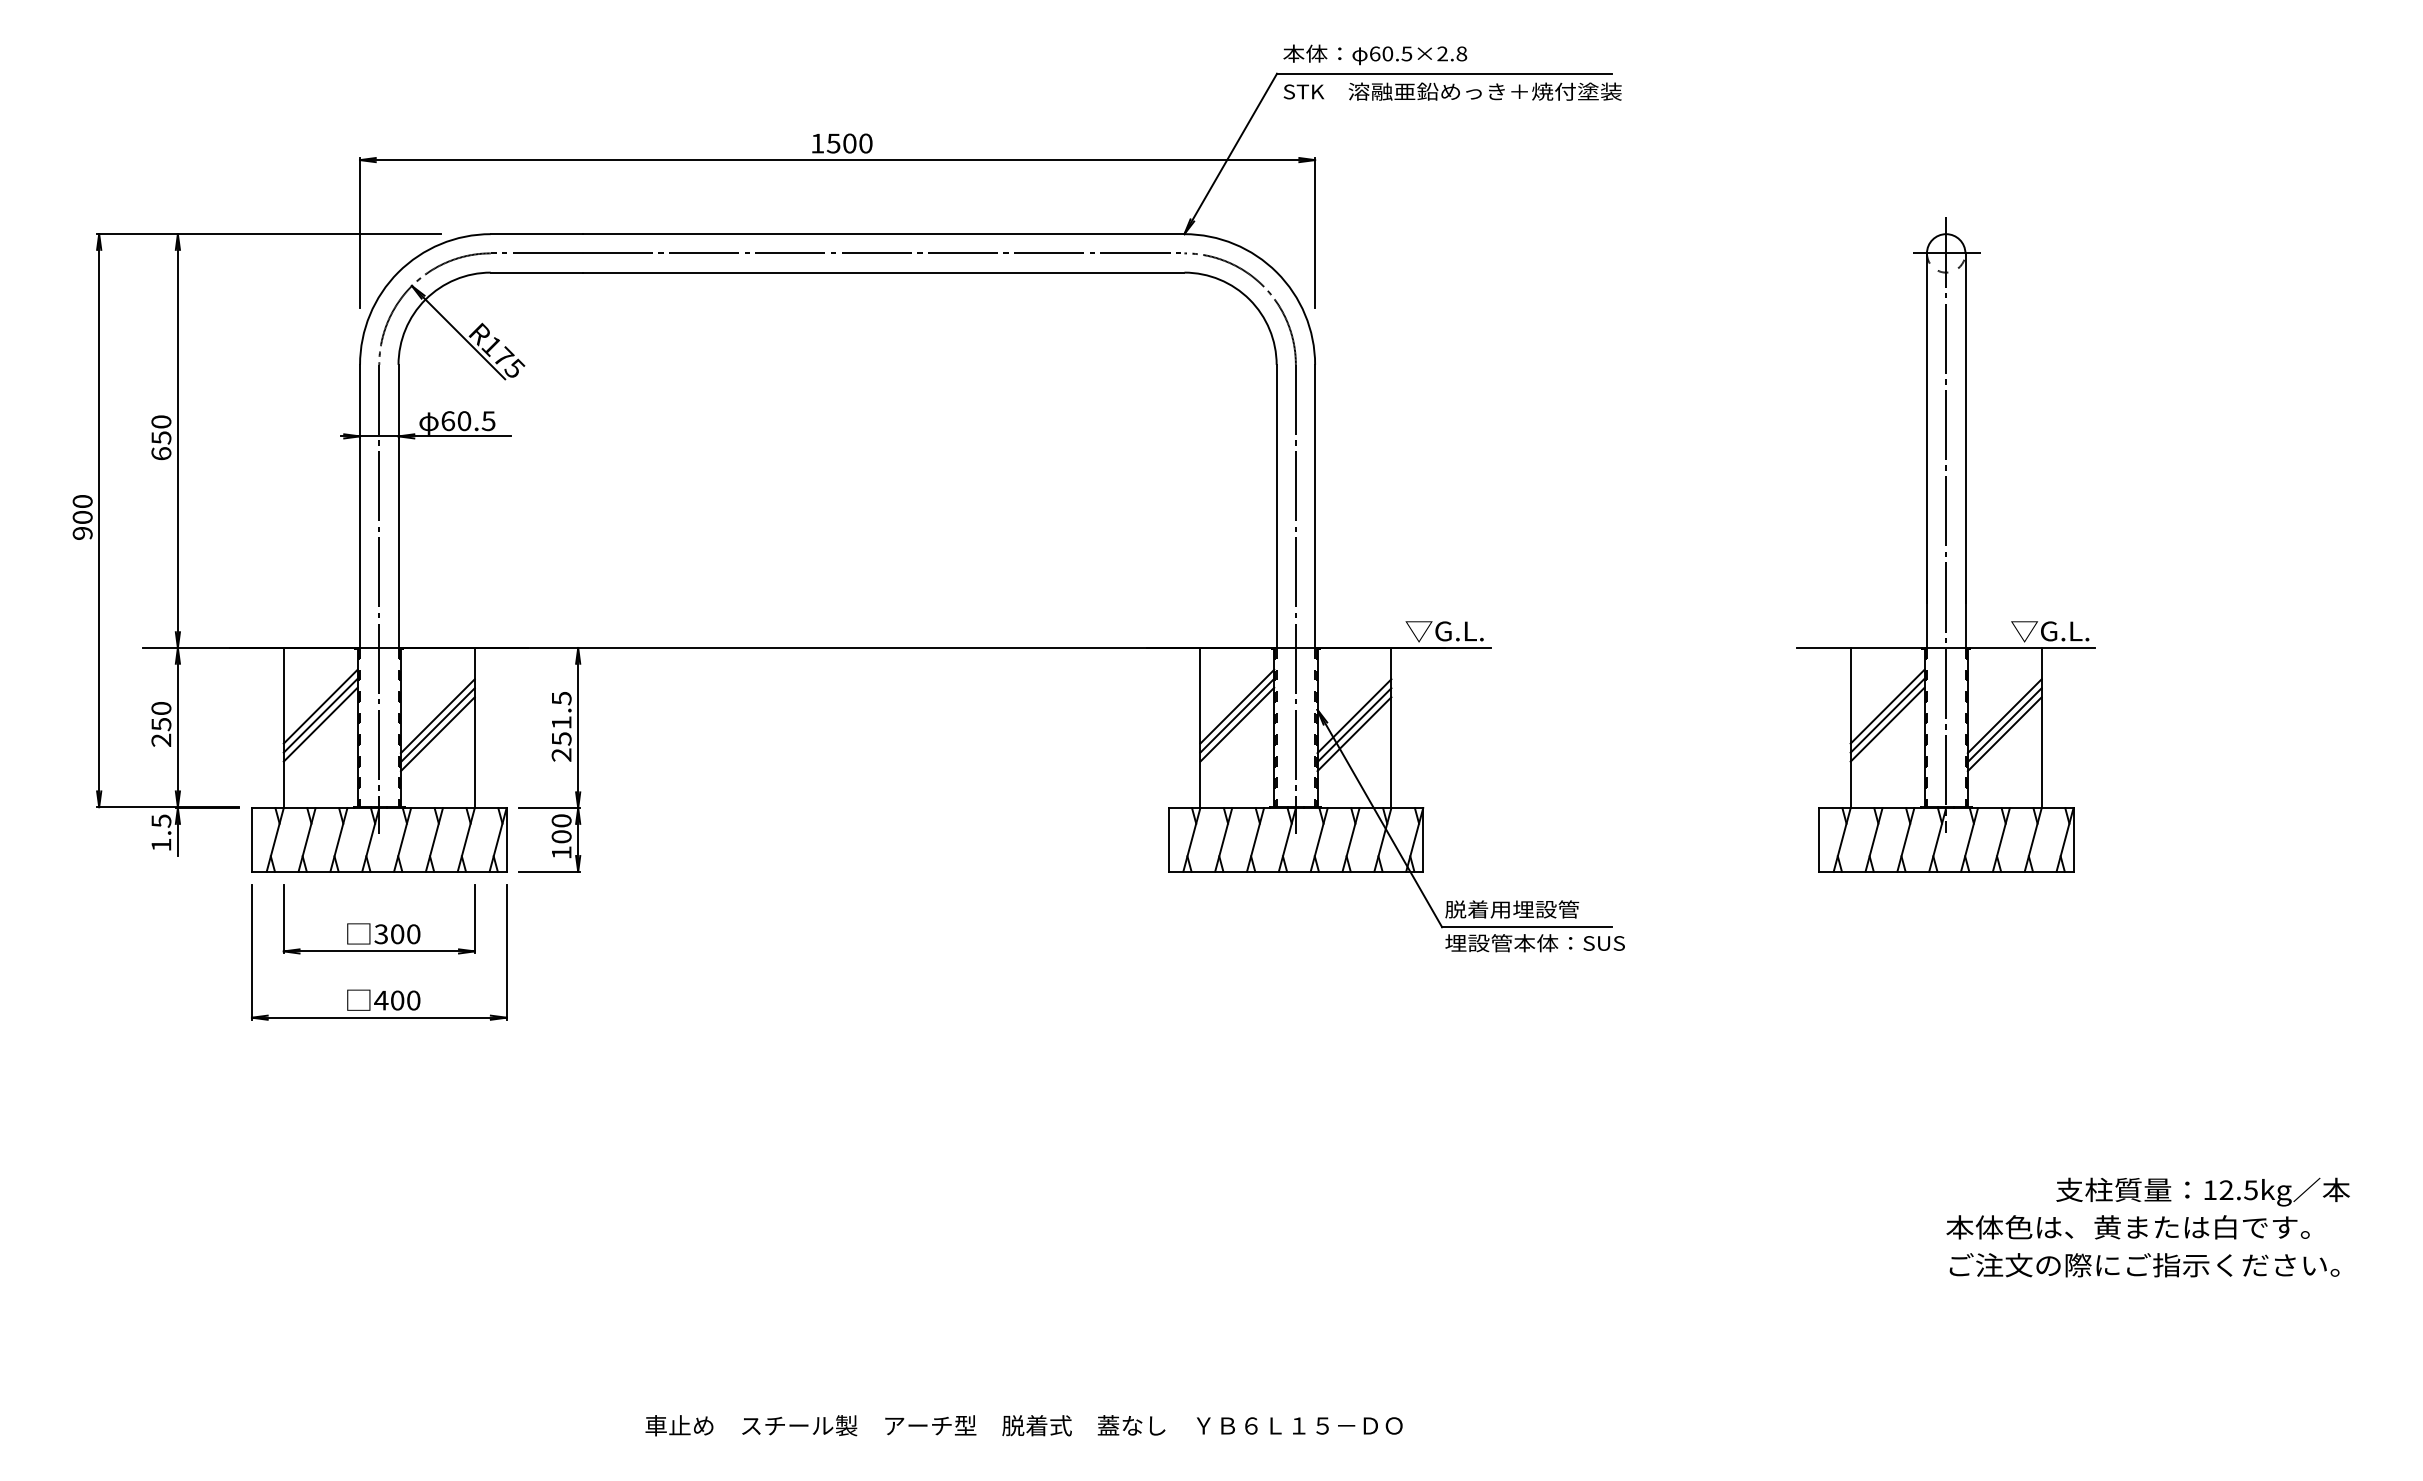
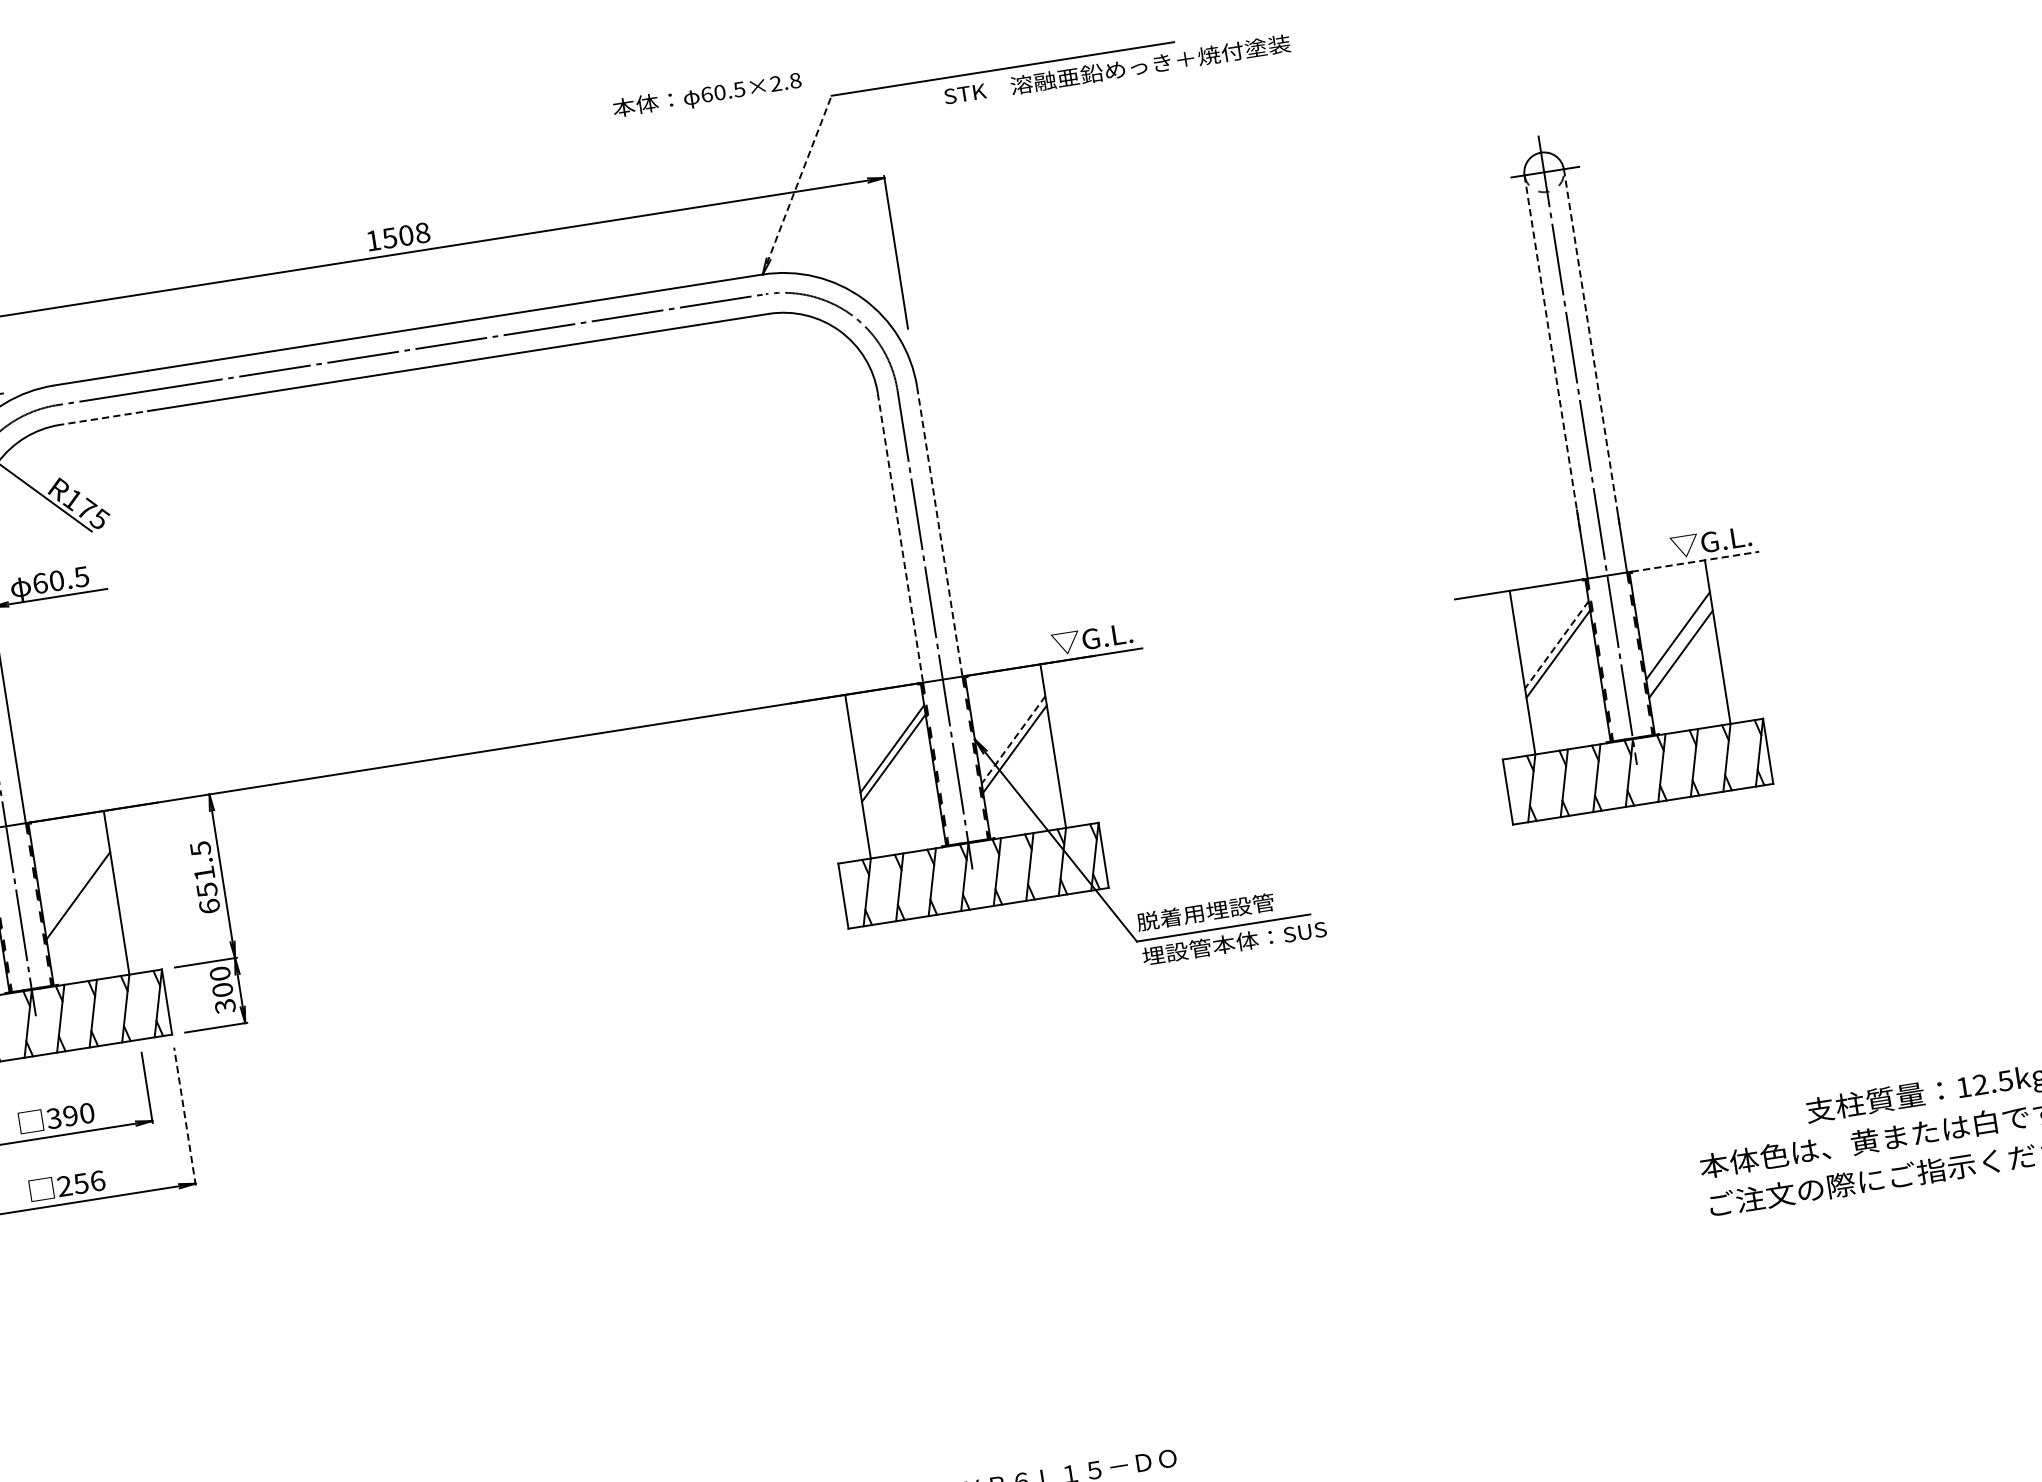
text: (1375, 54) -> (707, 95), moved
text: (1452, 91) -> (1117, 69), moved
text: (865, 143) -> (422, 232), 1500 -> 1508
line: (1230, 153) -> (796, 184), solid -> dashed
line: (536, 272) -> (106, 417), solid -> dashed
line: (1926, 428) -> (1552, 354), solid -> dashed
line: (1965, 428) -> (1591, 348), solid -> dashed
line: (1276, 506) -> (900, 538), solid -> dashed
line: (1315, 506) -> (940, 531), solid -> dashed
line: (2032, 647) -> (1695, 561), solid -> dashed
line: (1887, 707) -> (1556, 645), solid -> dashed
line: (437, 716) -> (76, 886), removed
line: (1354, 716) -> (1013, 740), solid -> dashed
line: (1237, 724) -> (895, 767), removed
line: (1887, 724) -> (1559, 663), removed
line: (2004, 725) -> (1679, 645), removed
line: (437, 734) -> (79, 905), removed
line: (1354, 734) -> (1016, 758), removed
text: (561, 754) -> (209, 905), 251.5 -> 651.5
text: (561, 852) -> (225, 1006), 100 -> 300
text: (397, 934) -> (70, 1116), 300 -> 390
line: (506, 952) -> (184, 1117), solid -> dashed
text: (397, 1000) -> (81, 1183), 400 -> 256

